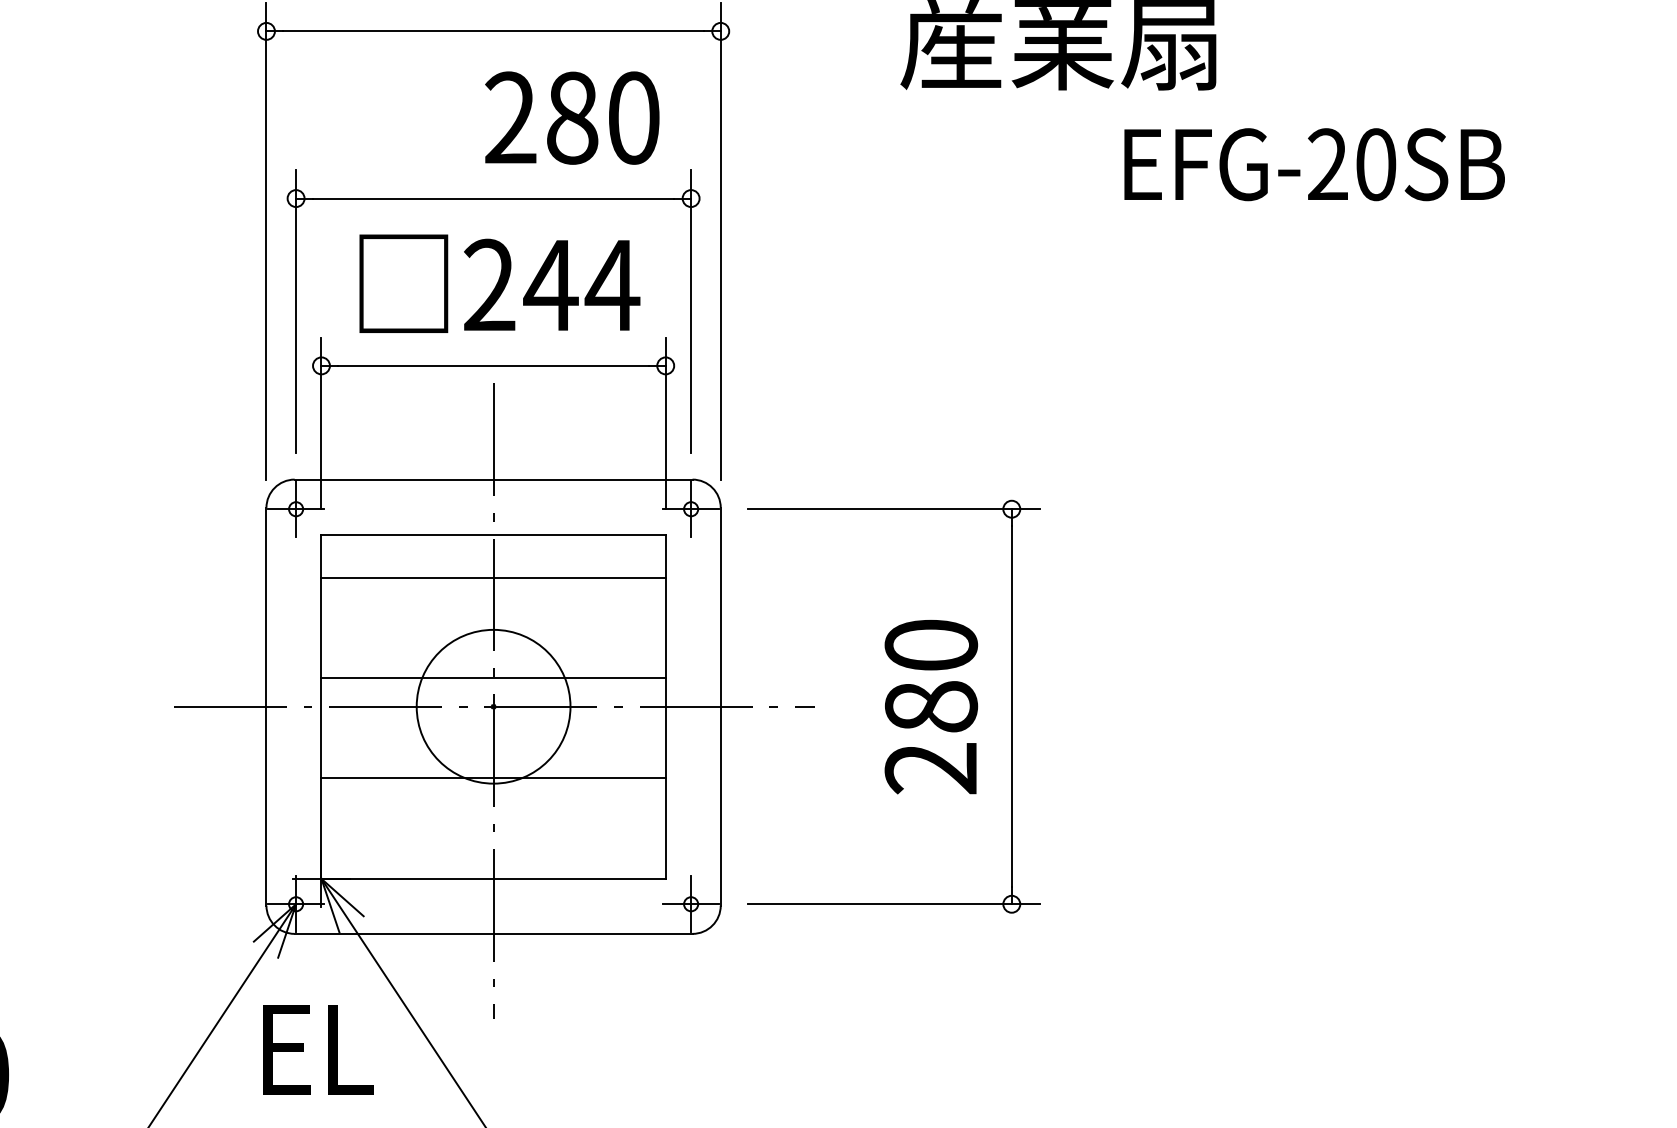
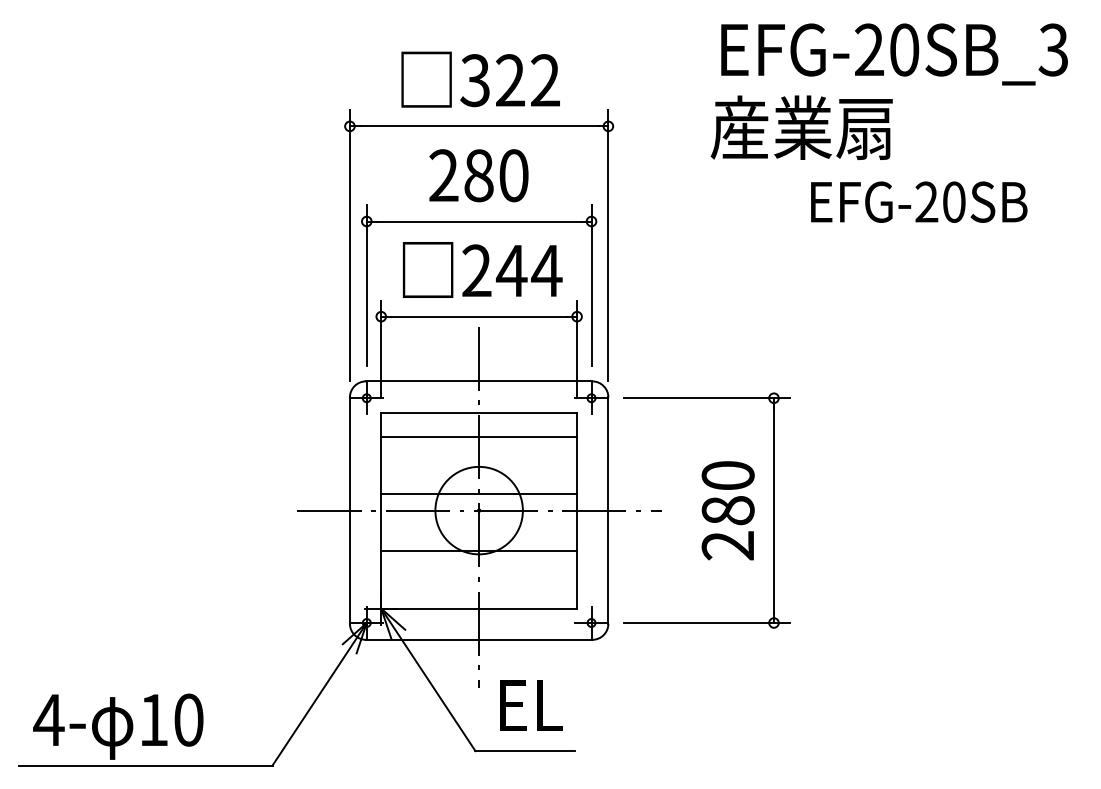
text: (571, 117) -> (478, 175), moved
text: (1315, 163) -> (919, 201), moved
text: (318, 1049) -> (531, 705), moved

